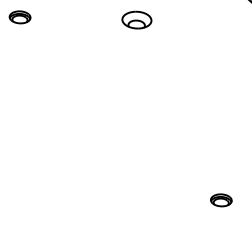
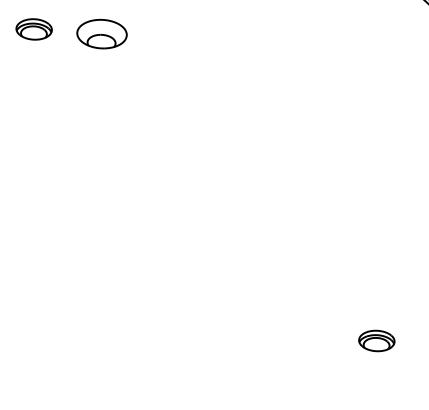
part: (136, 19) -> (101, 33), moved

